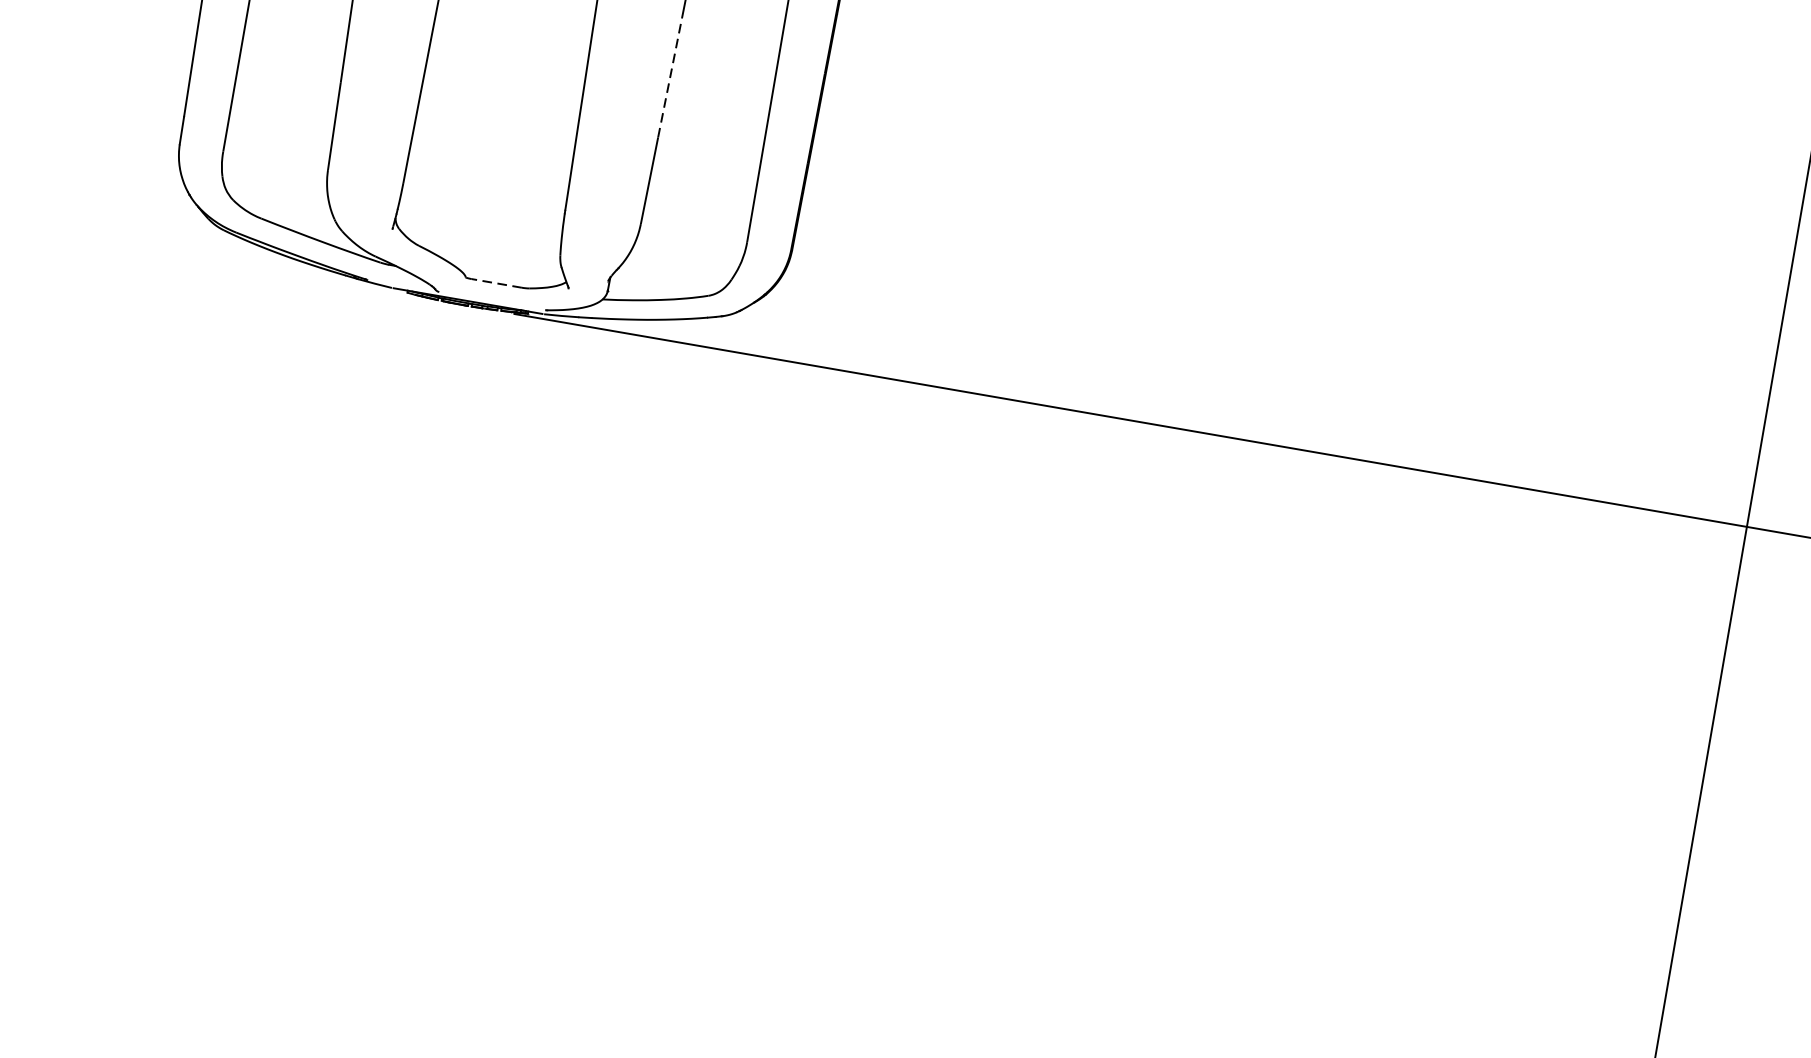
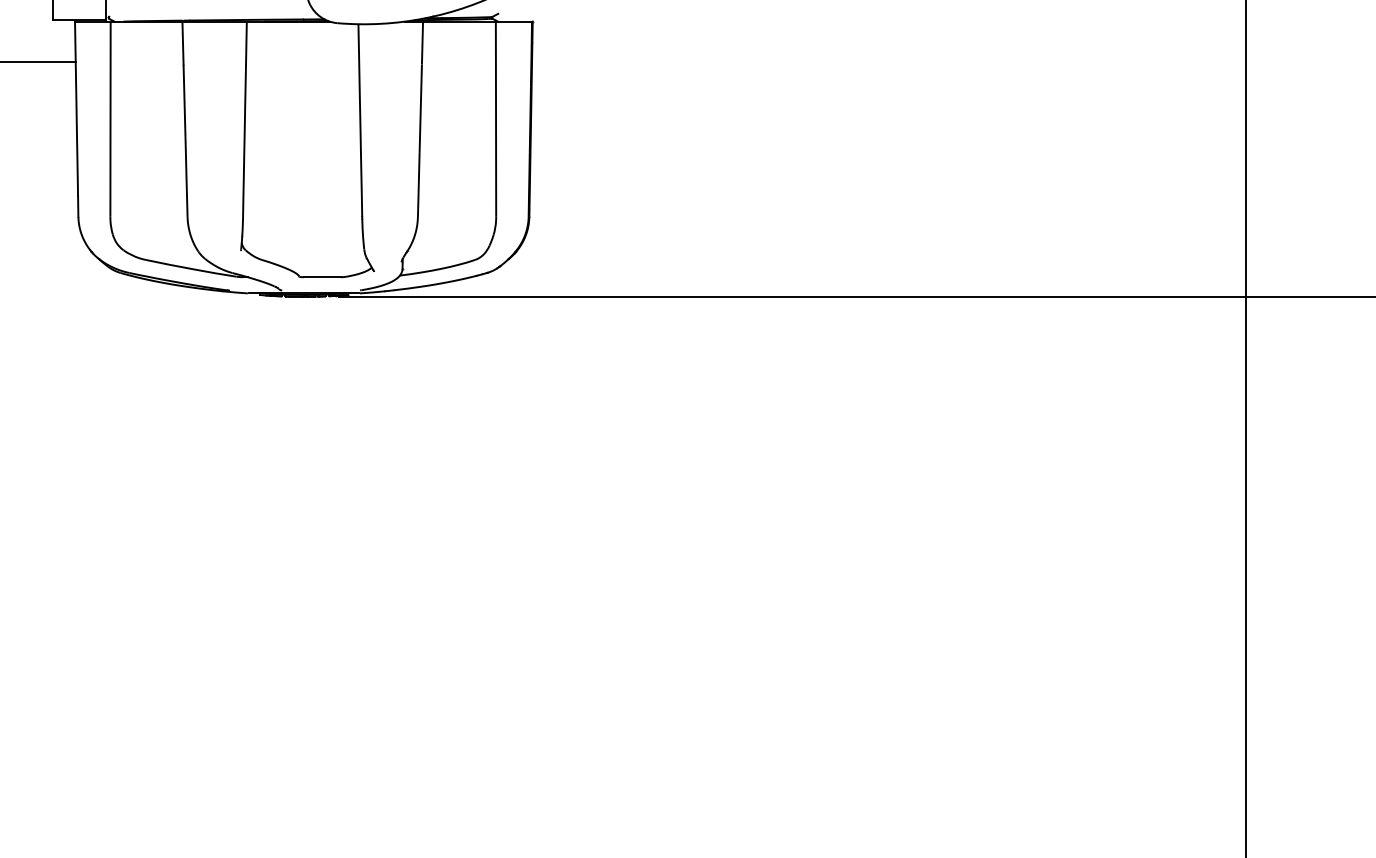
line: (669, 77) -> (420, 108), dashed -> solid
line: (495, 283) -> (321, 277), dashed -> solid

